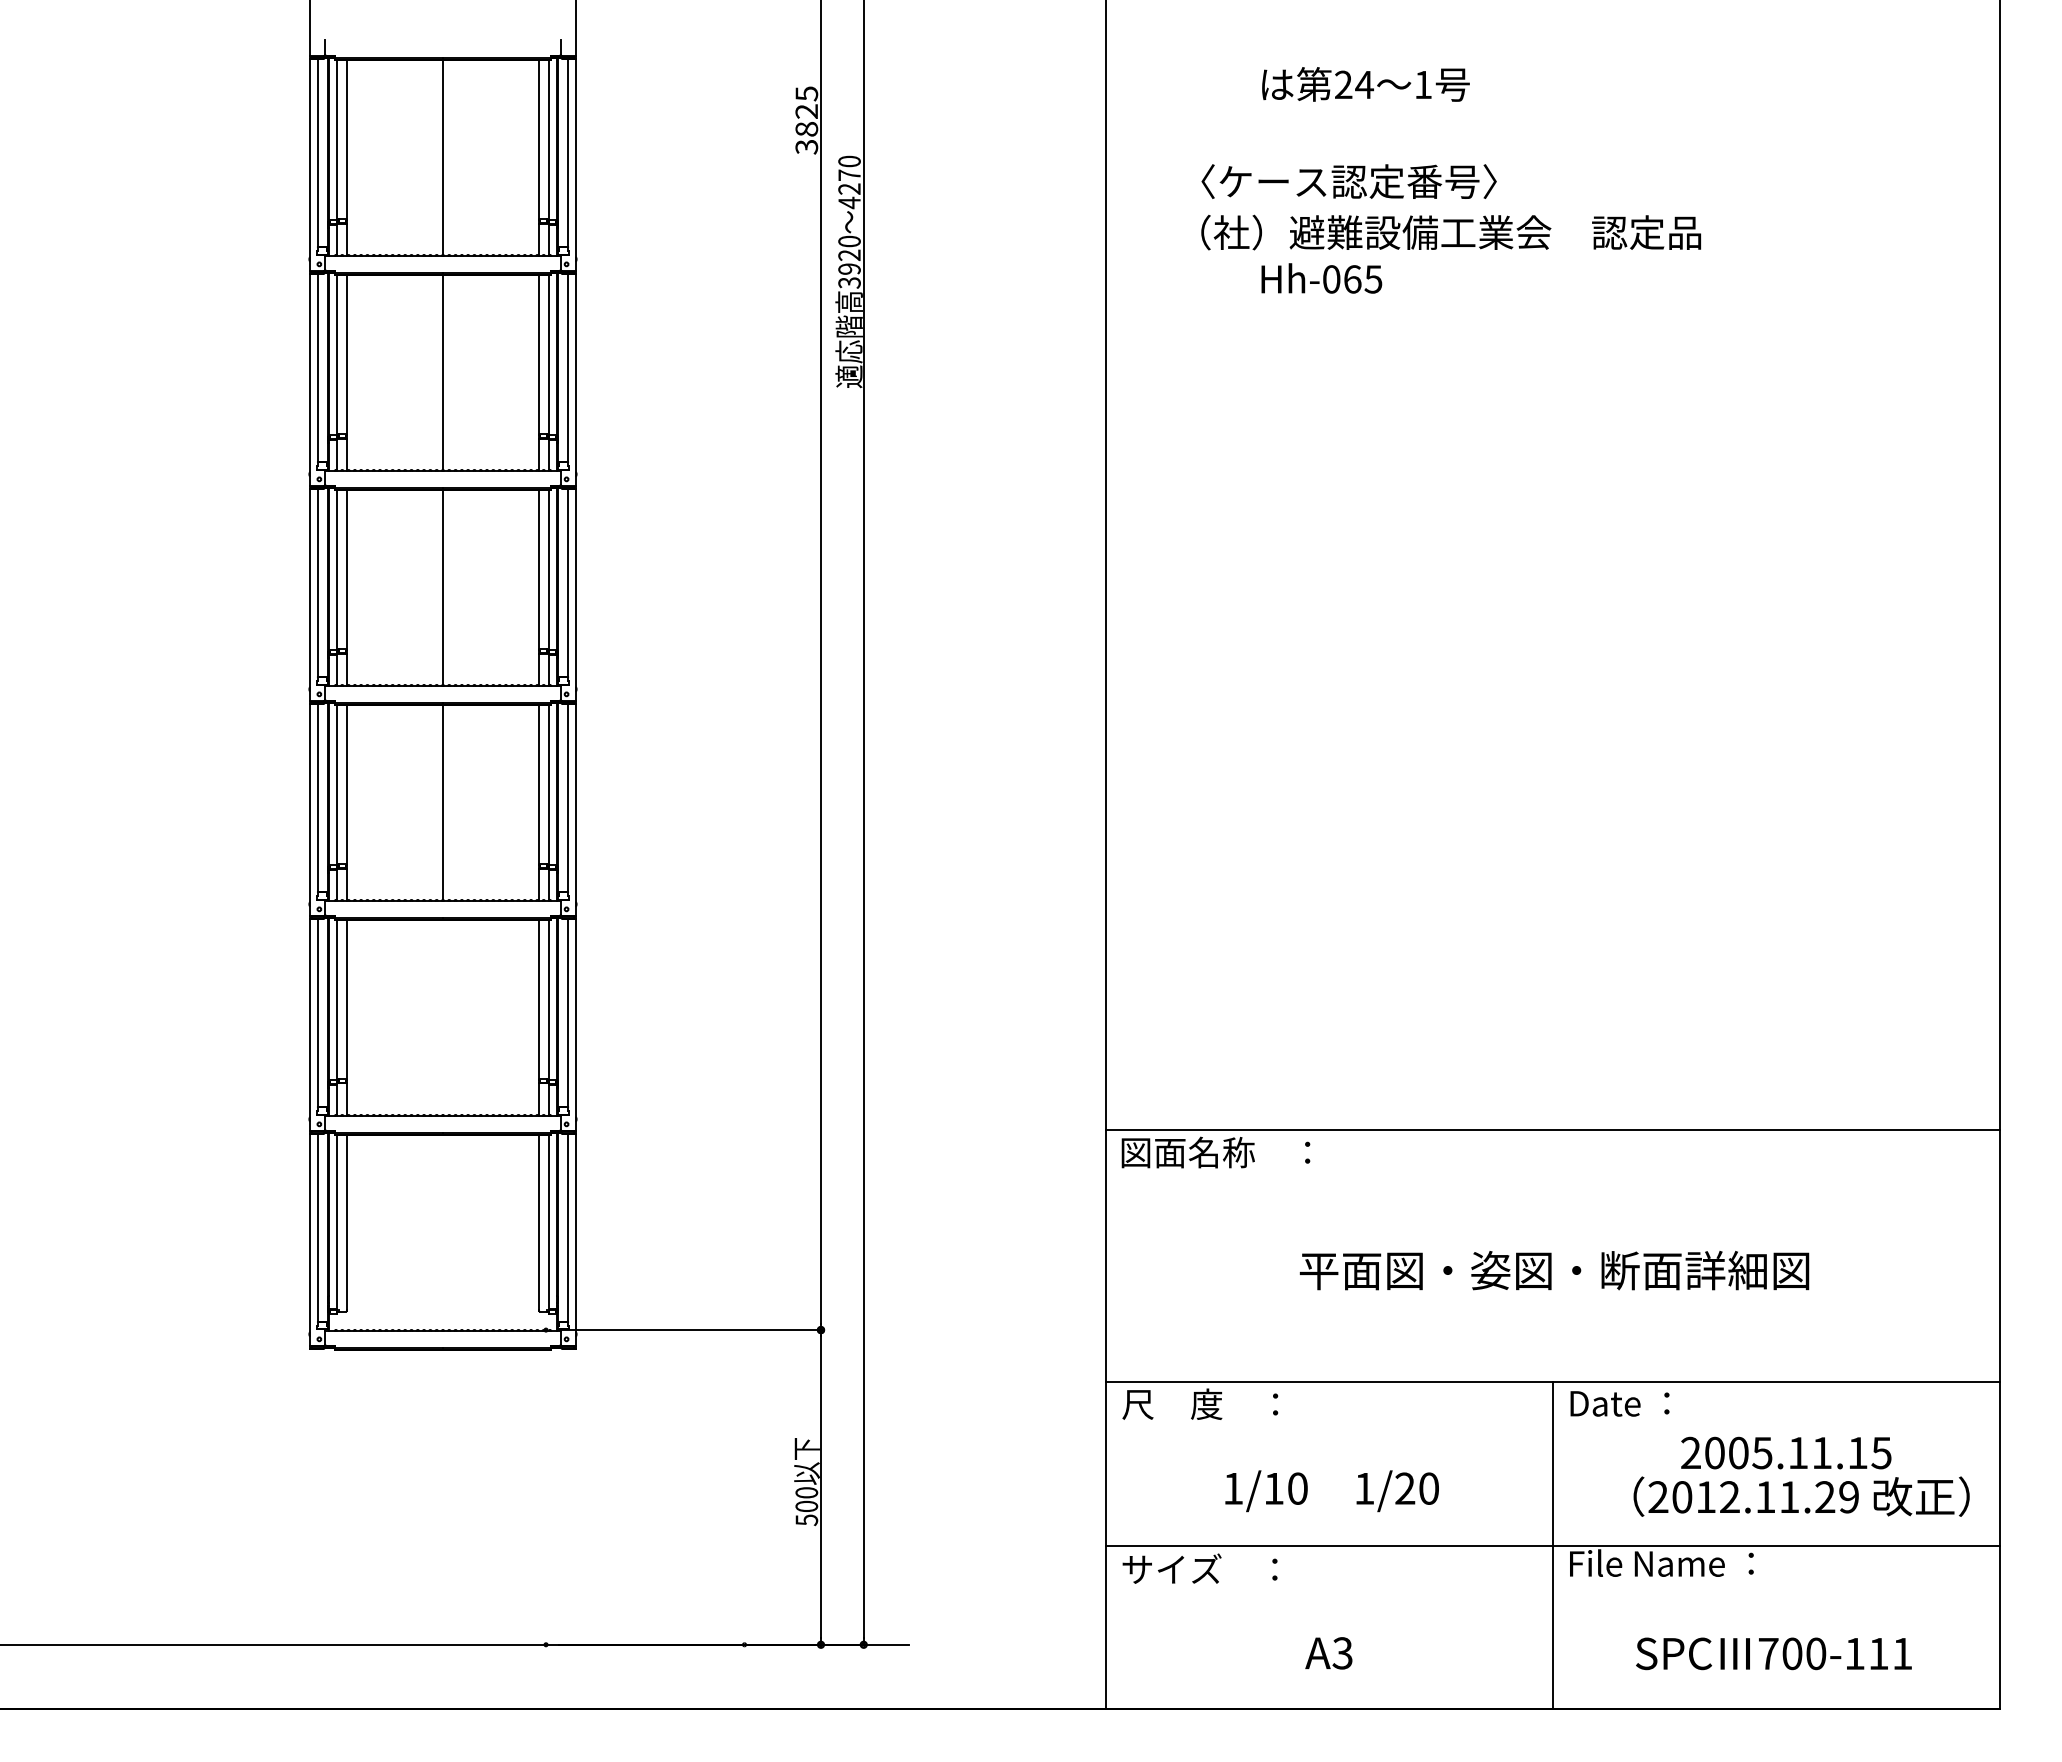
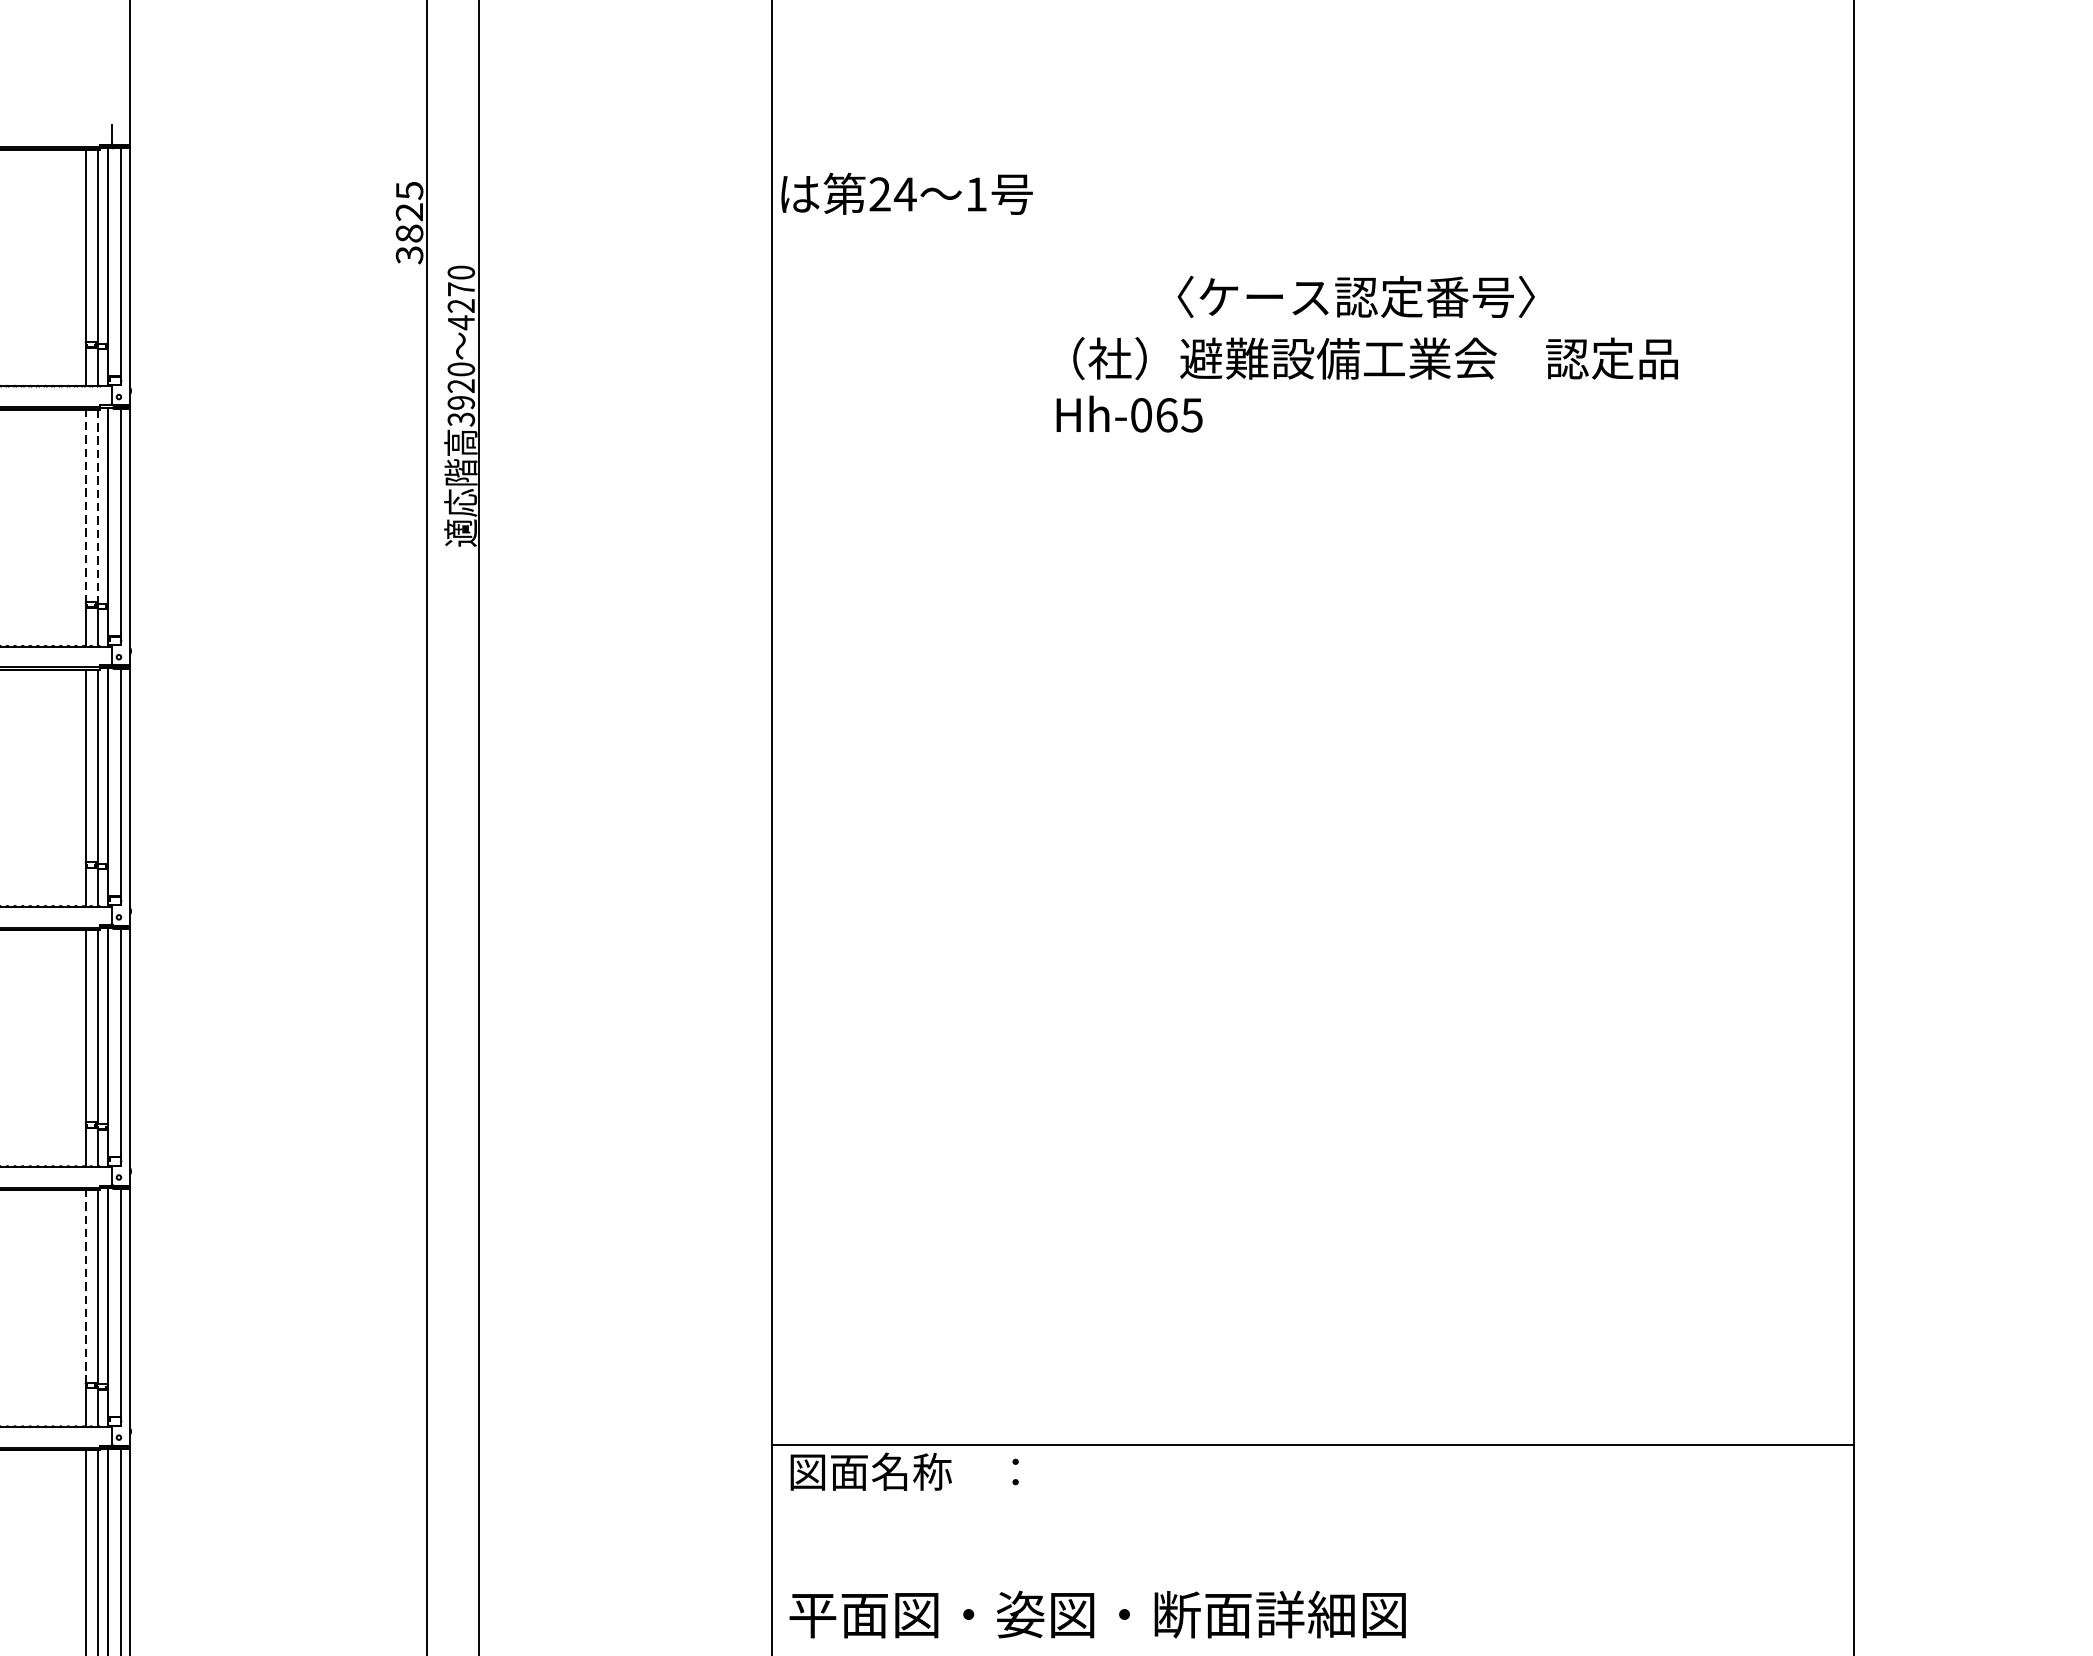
text: (1365, 84) -> (906, 193), moved
text: (1348, 181) -> (1355, 296), moved
text: (1450, 232) -> (1374, 358), moved
text: (1321, 278) -> (1129, 414), moved
line: (538, 354) -> (84, 506), solid -> dashed
line: (549, 355) -> (98, 507), solid -> dashed
line: (538, 999) -> (84, 1286), solid -> dashed
text: (1554, 1270) -> (1097, 1614), moved

